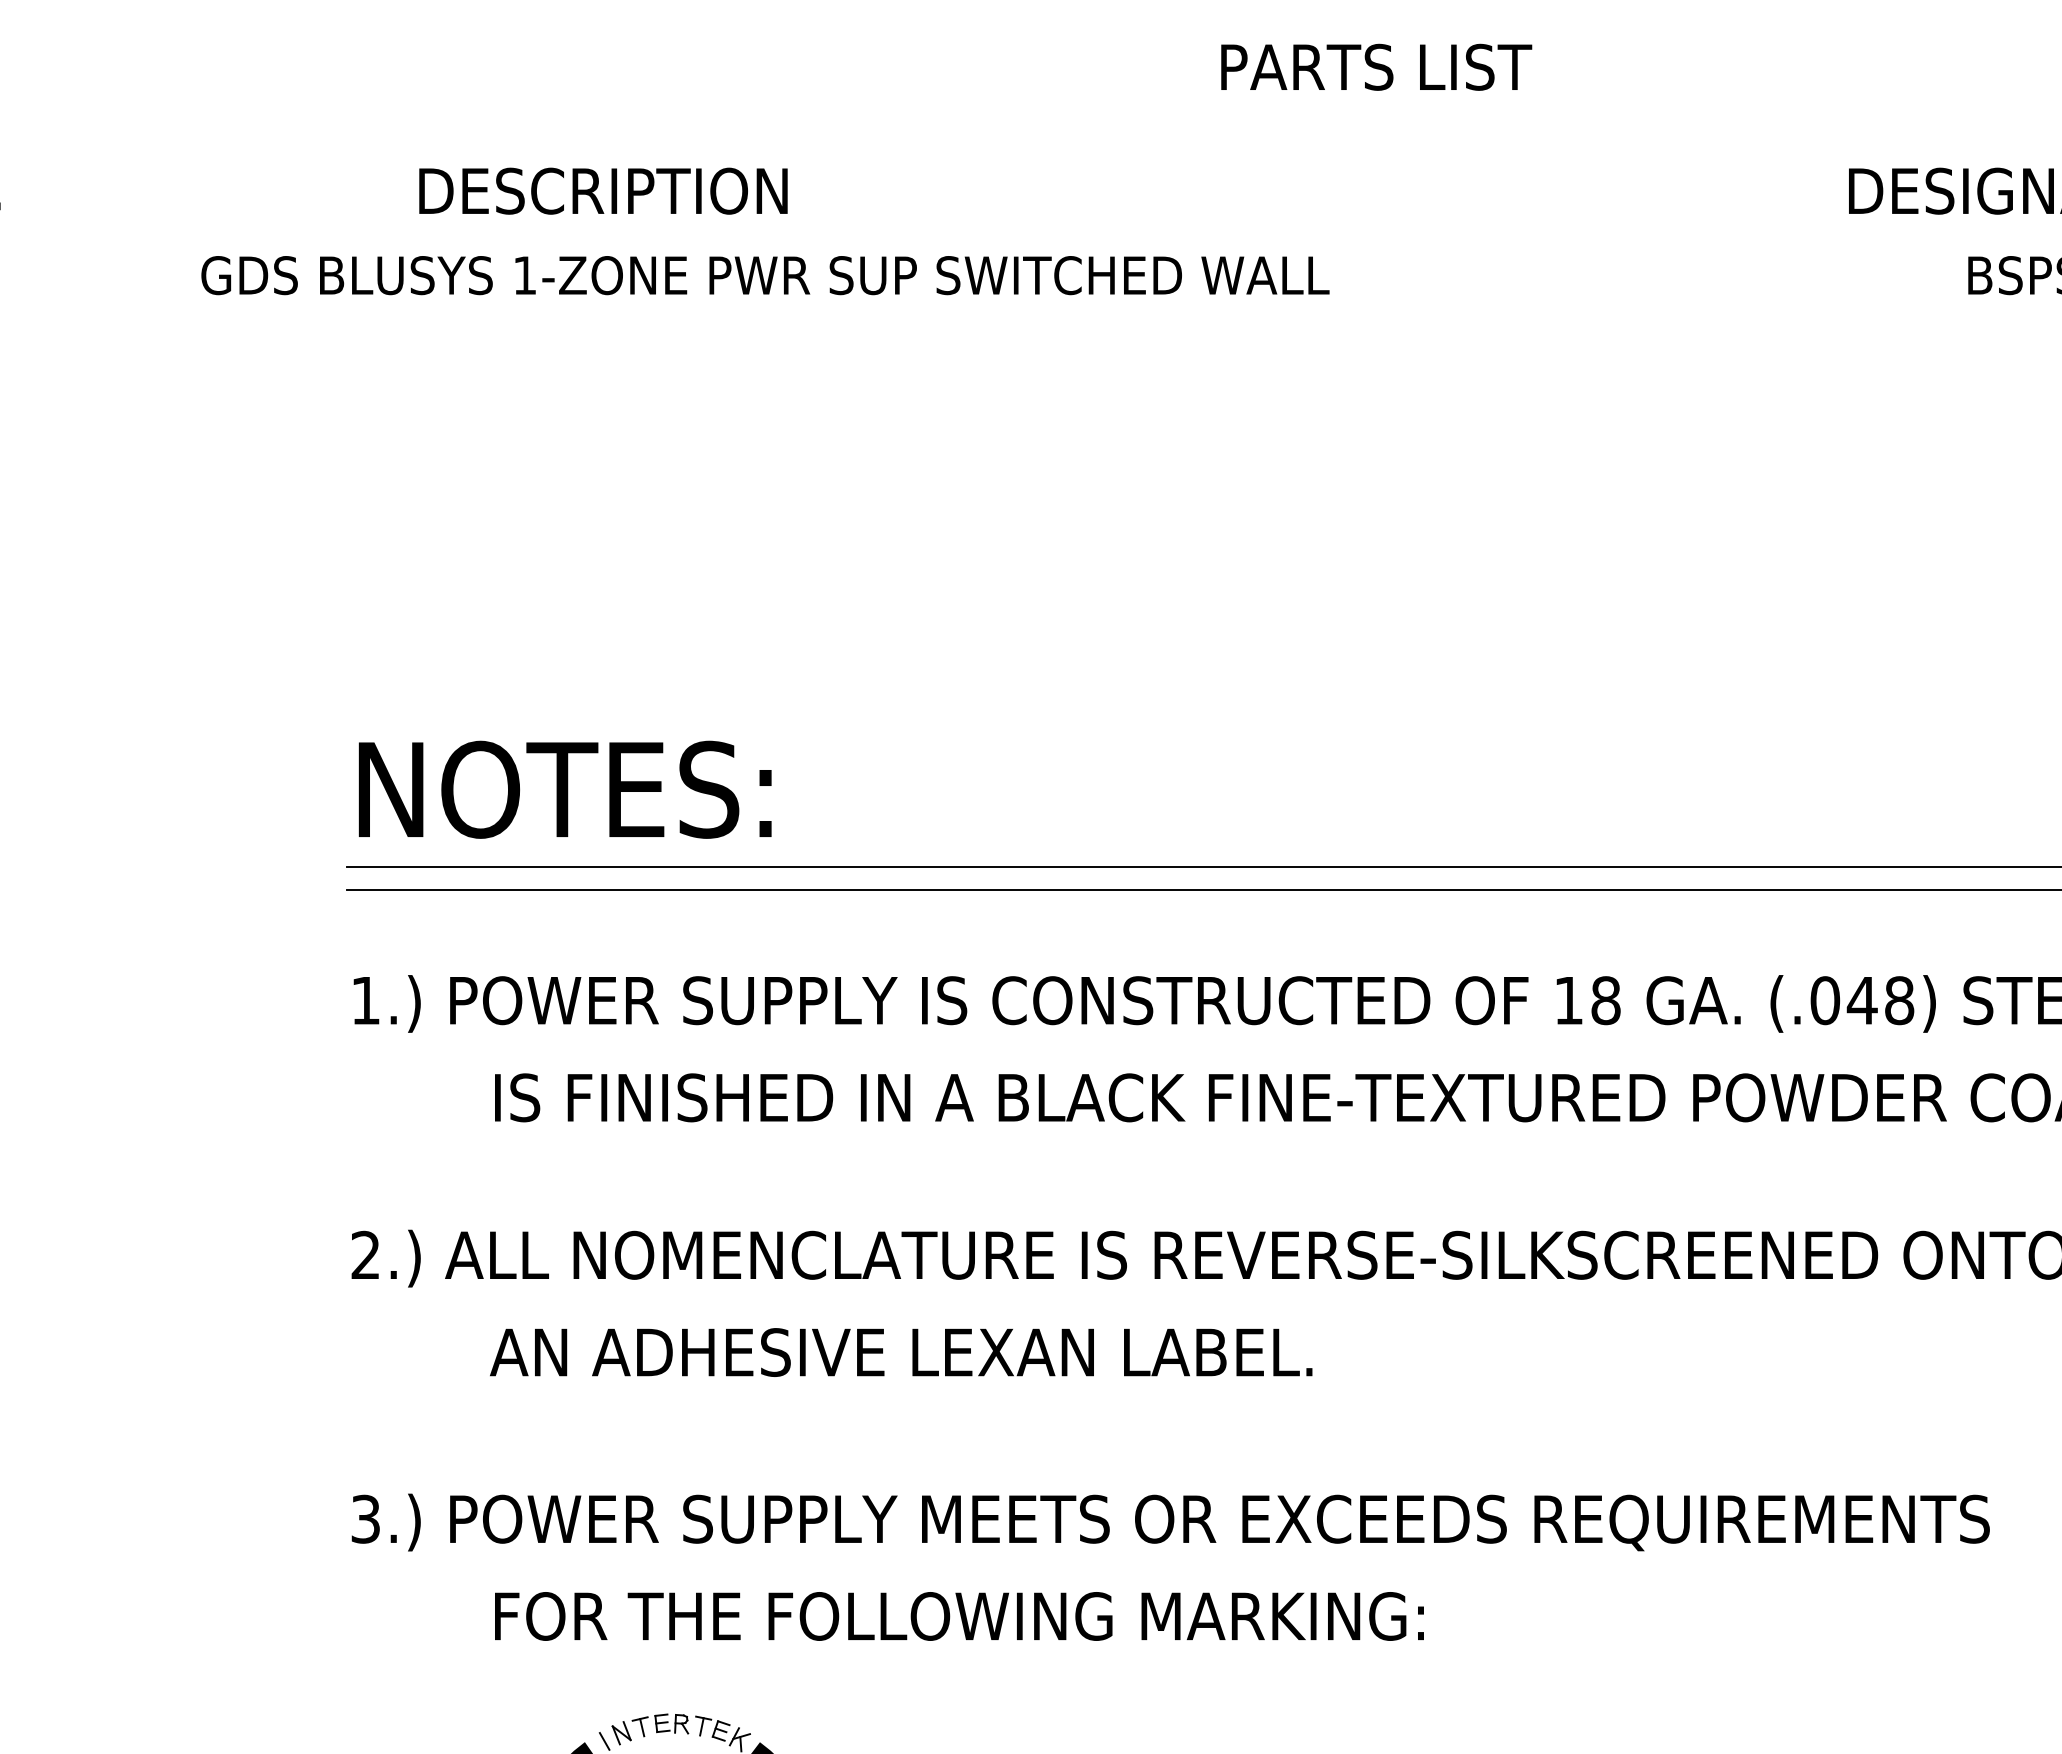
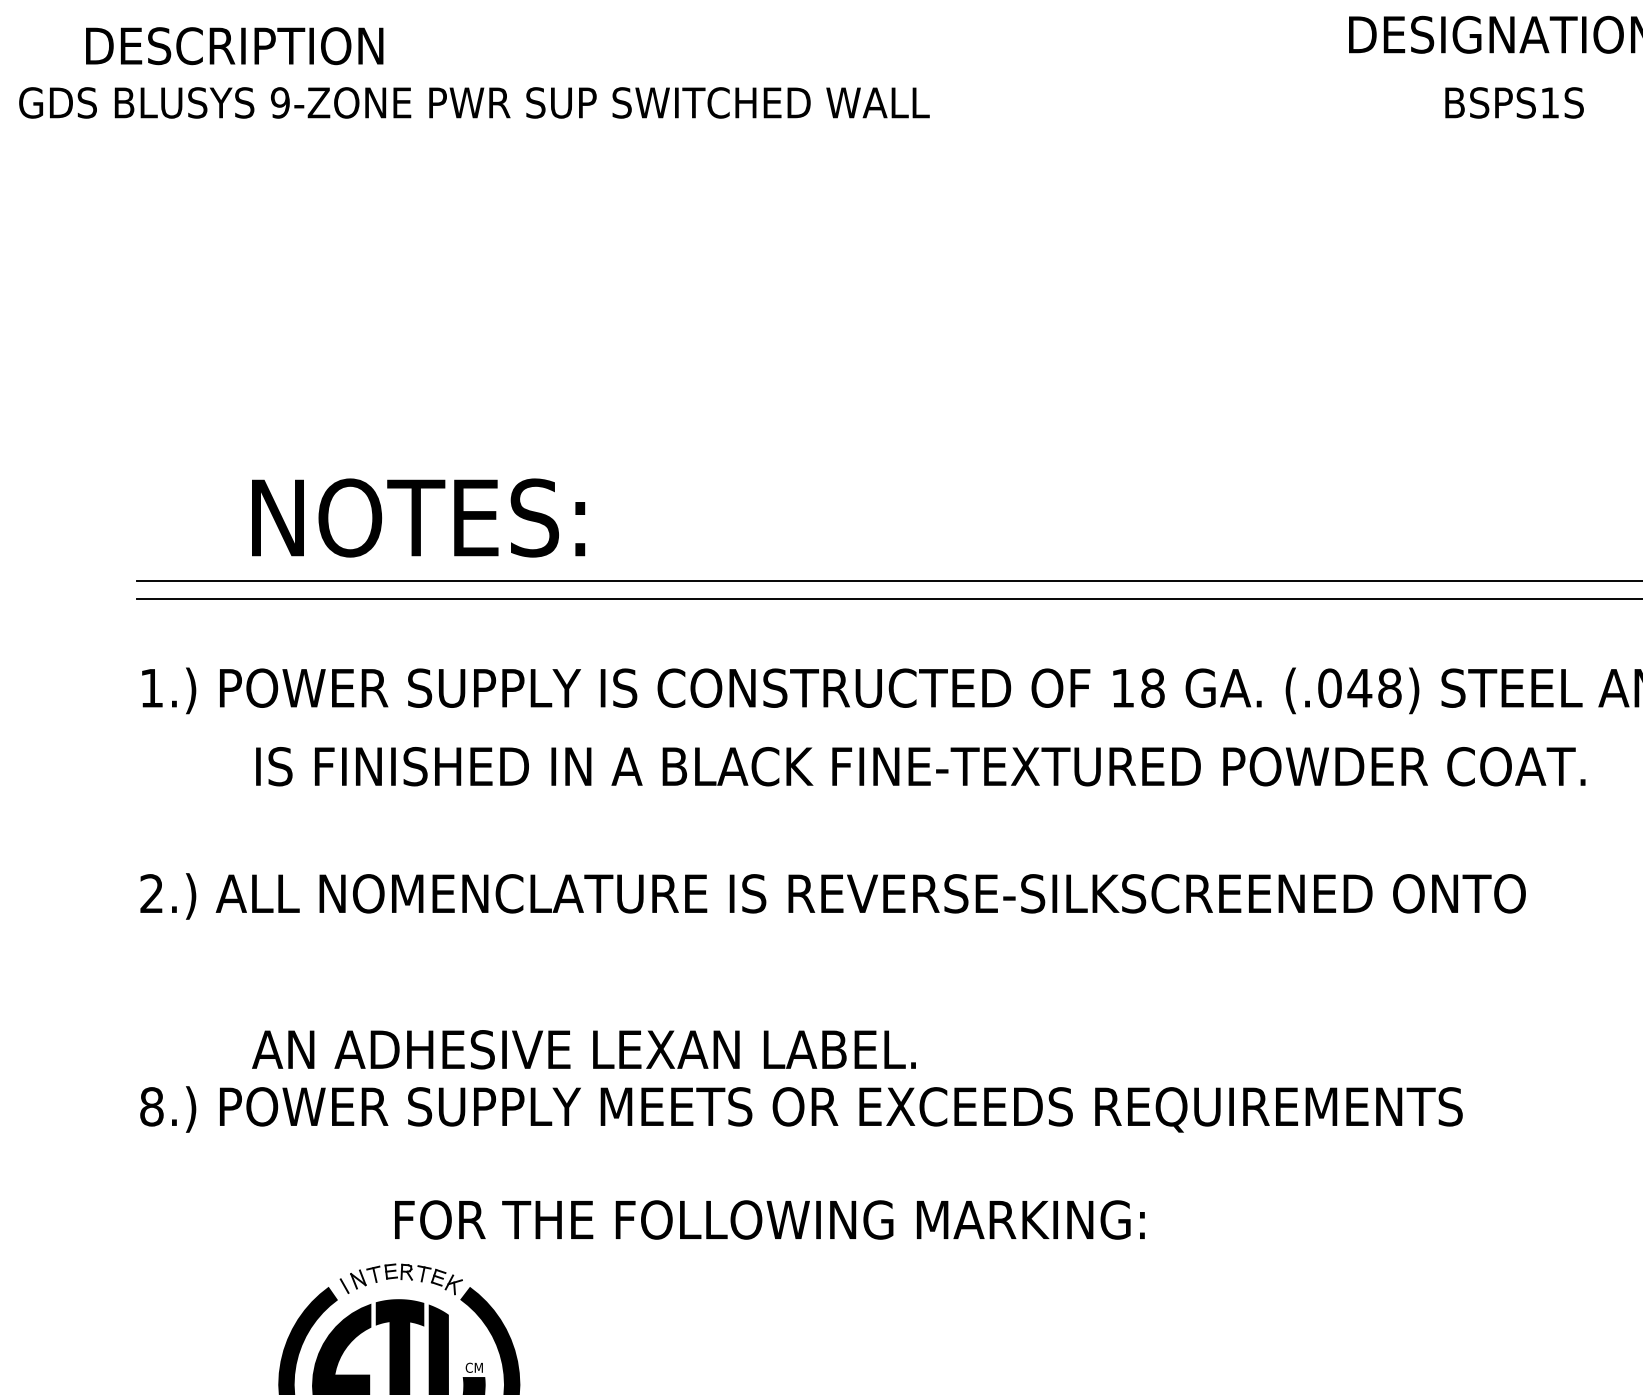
text: (603, 190) -> (234, 45), moved
text: (524, 275) -> (279, 102), 1-ZONE -> 9-ZONE
text: (564, 789) -> (417, 517), moved
text: (901, 1352) -> (584, 1049), moved
text: (365, 1518) -> (151, 1106), 3.) -> 8.)
text: (959, 1616) -> (769, 1220), moved

